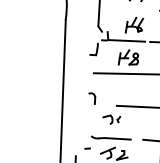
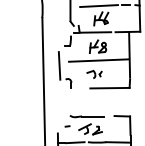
line: (132, 10) -> (98, 6), added
line: (82, 76) -> (59, 65), added
part: (111, 119) -> (94, 74), moved

